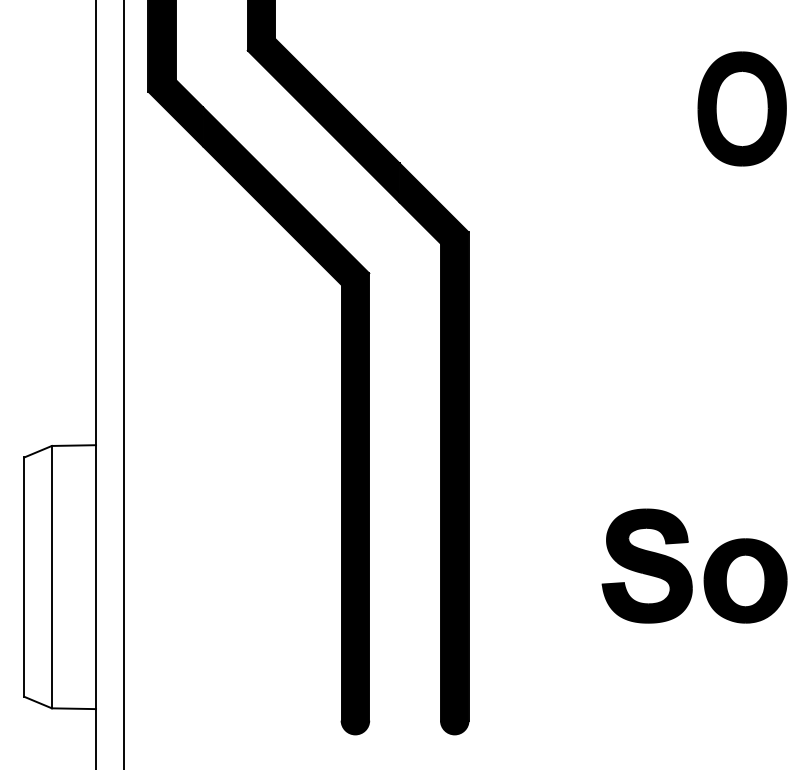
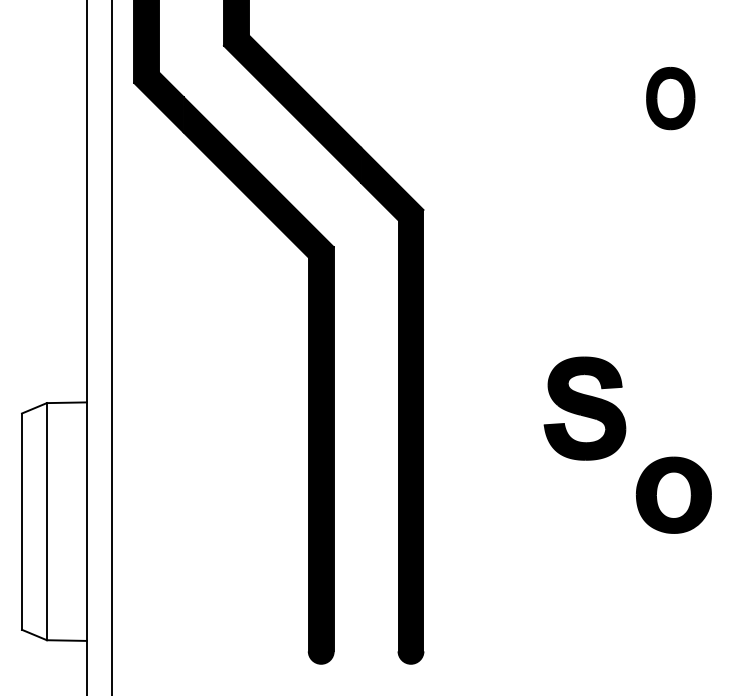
part: (741, 108) -> (670, 98), size x0.6
part: (646, 565) -> (584, 408), moved
part: (745, 580) -> (673, 494), moved

